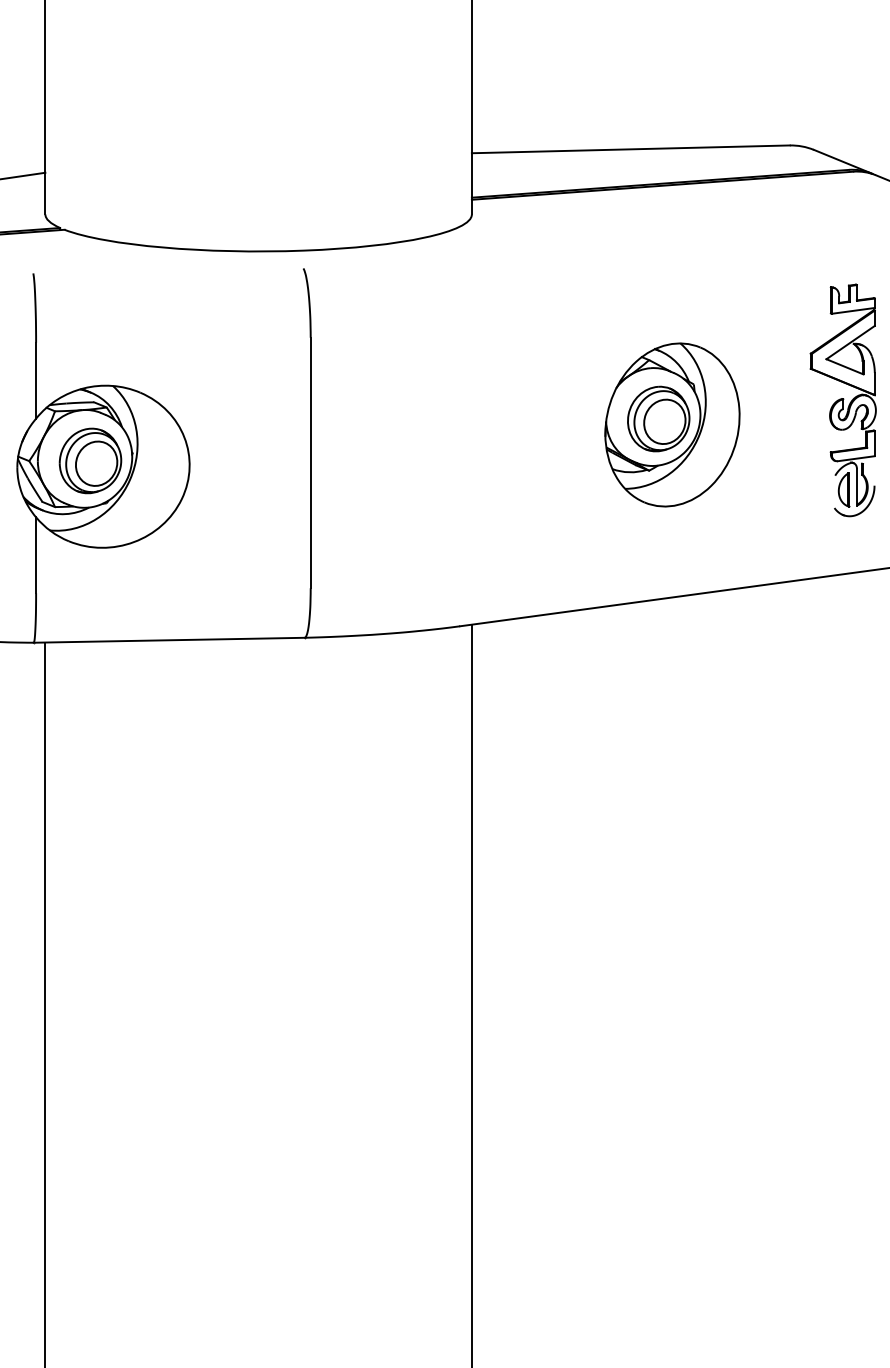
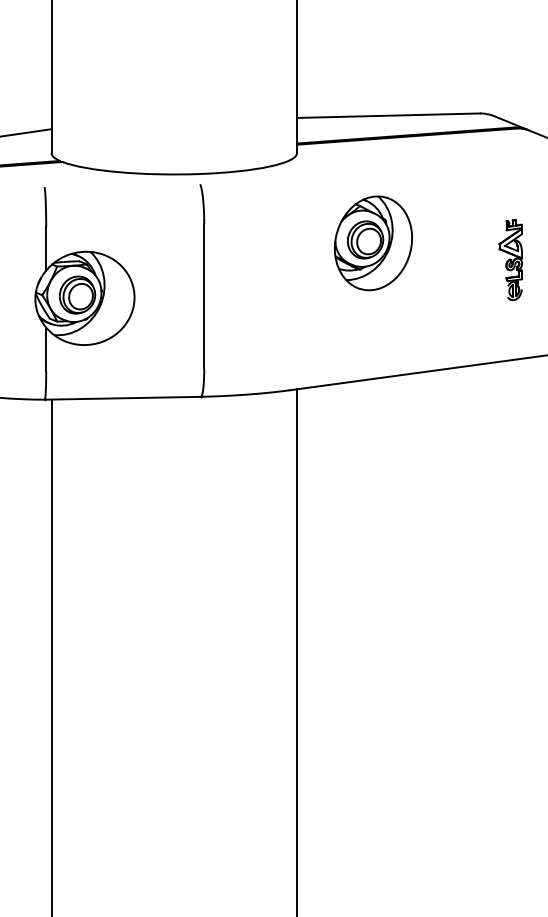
part: (842, 399) -> (510, 259), size x0.6
part: (670, 425) -> (372, 243), moved

